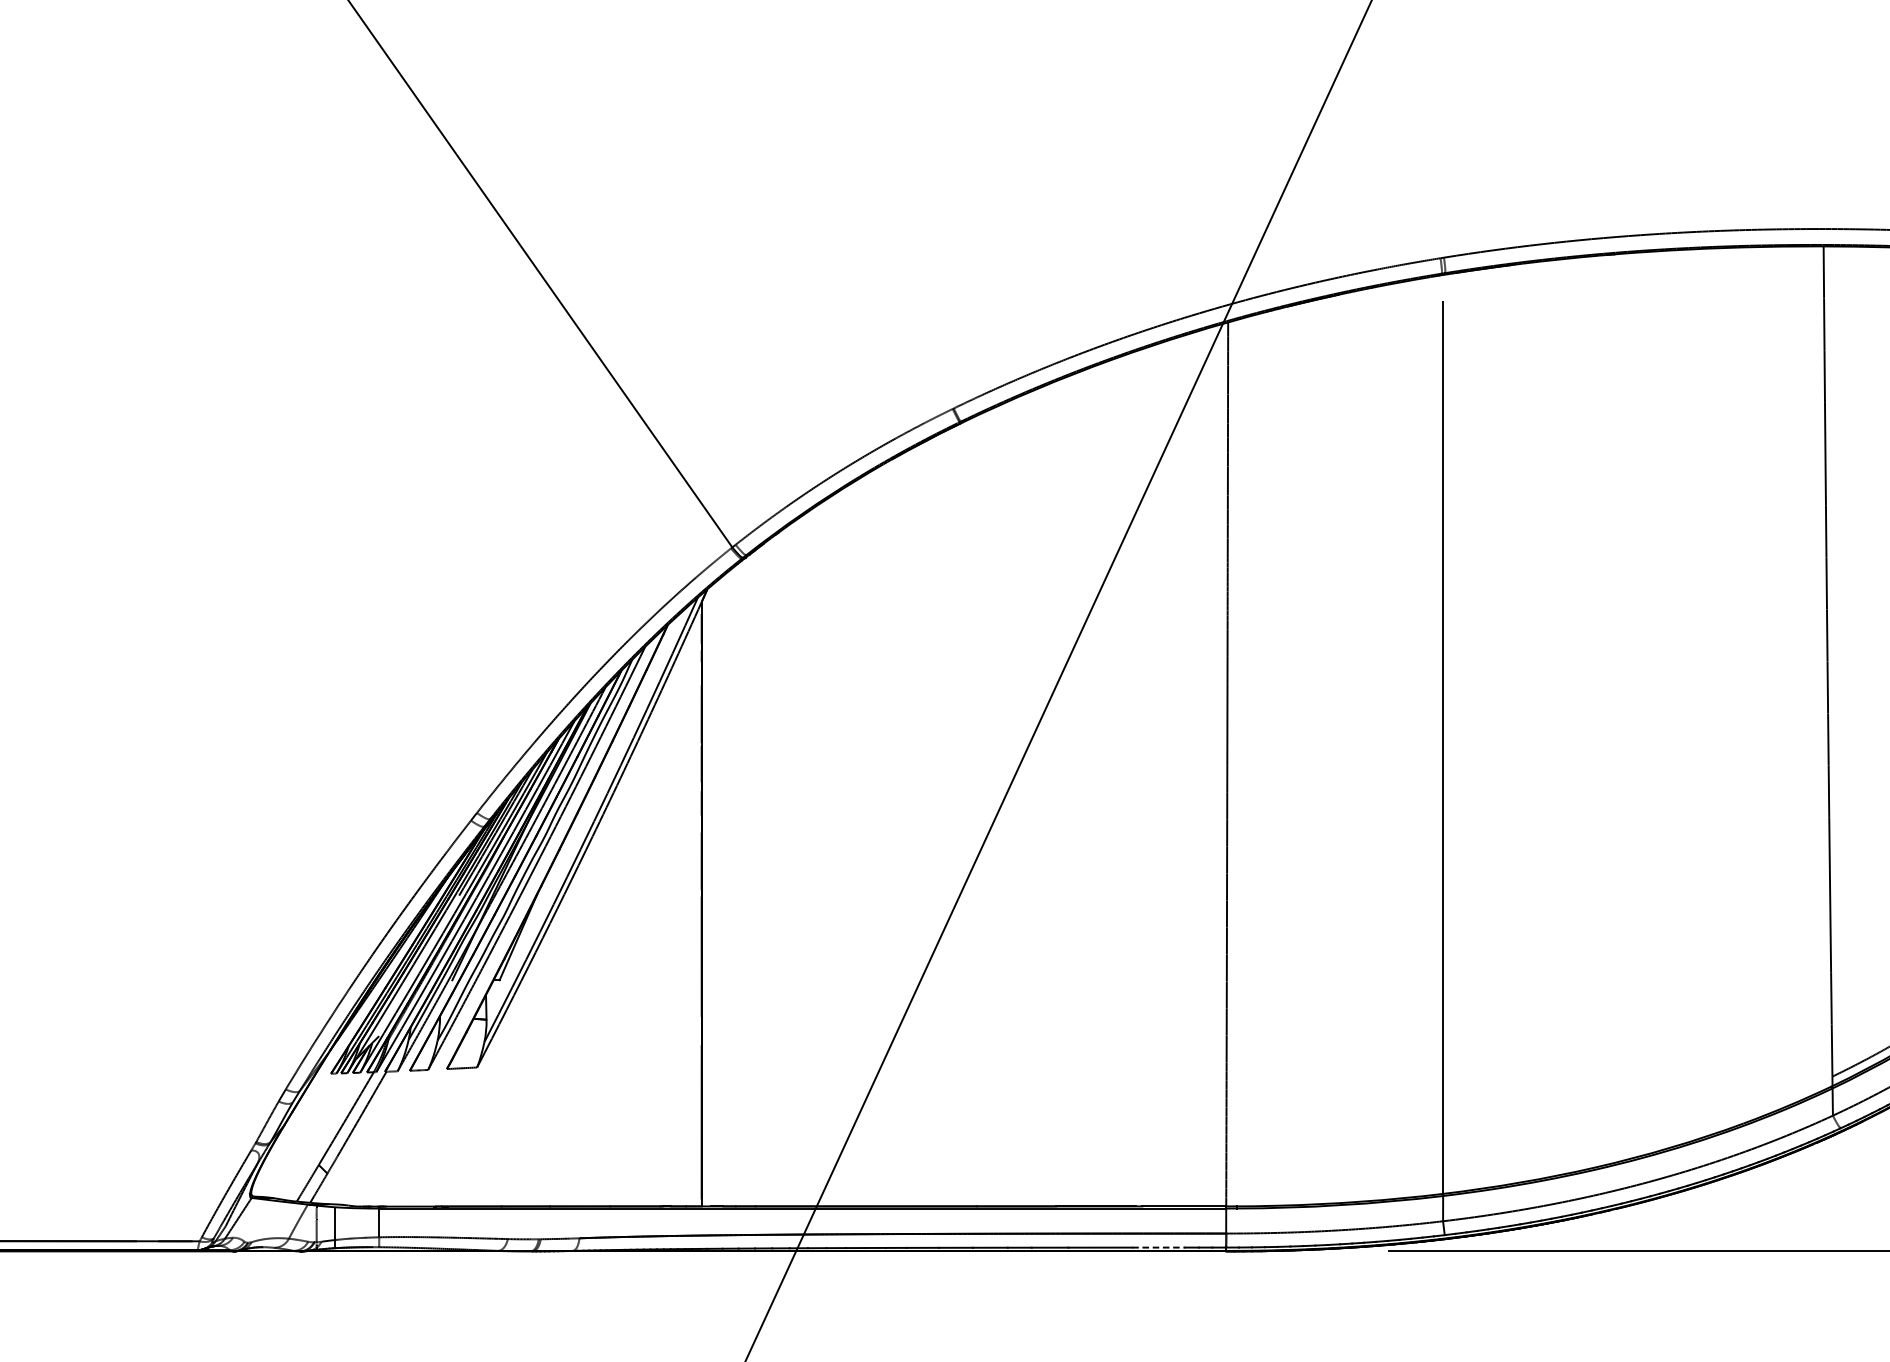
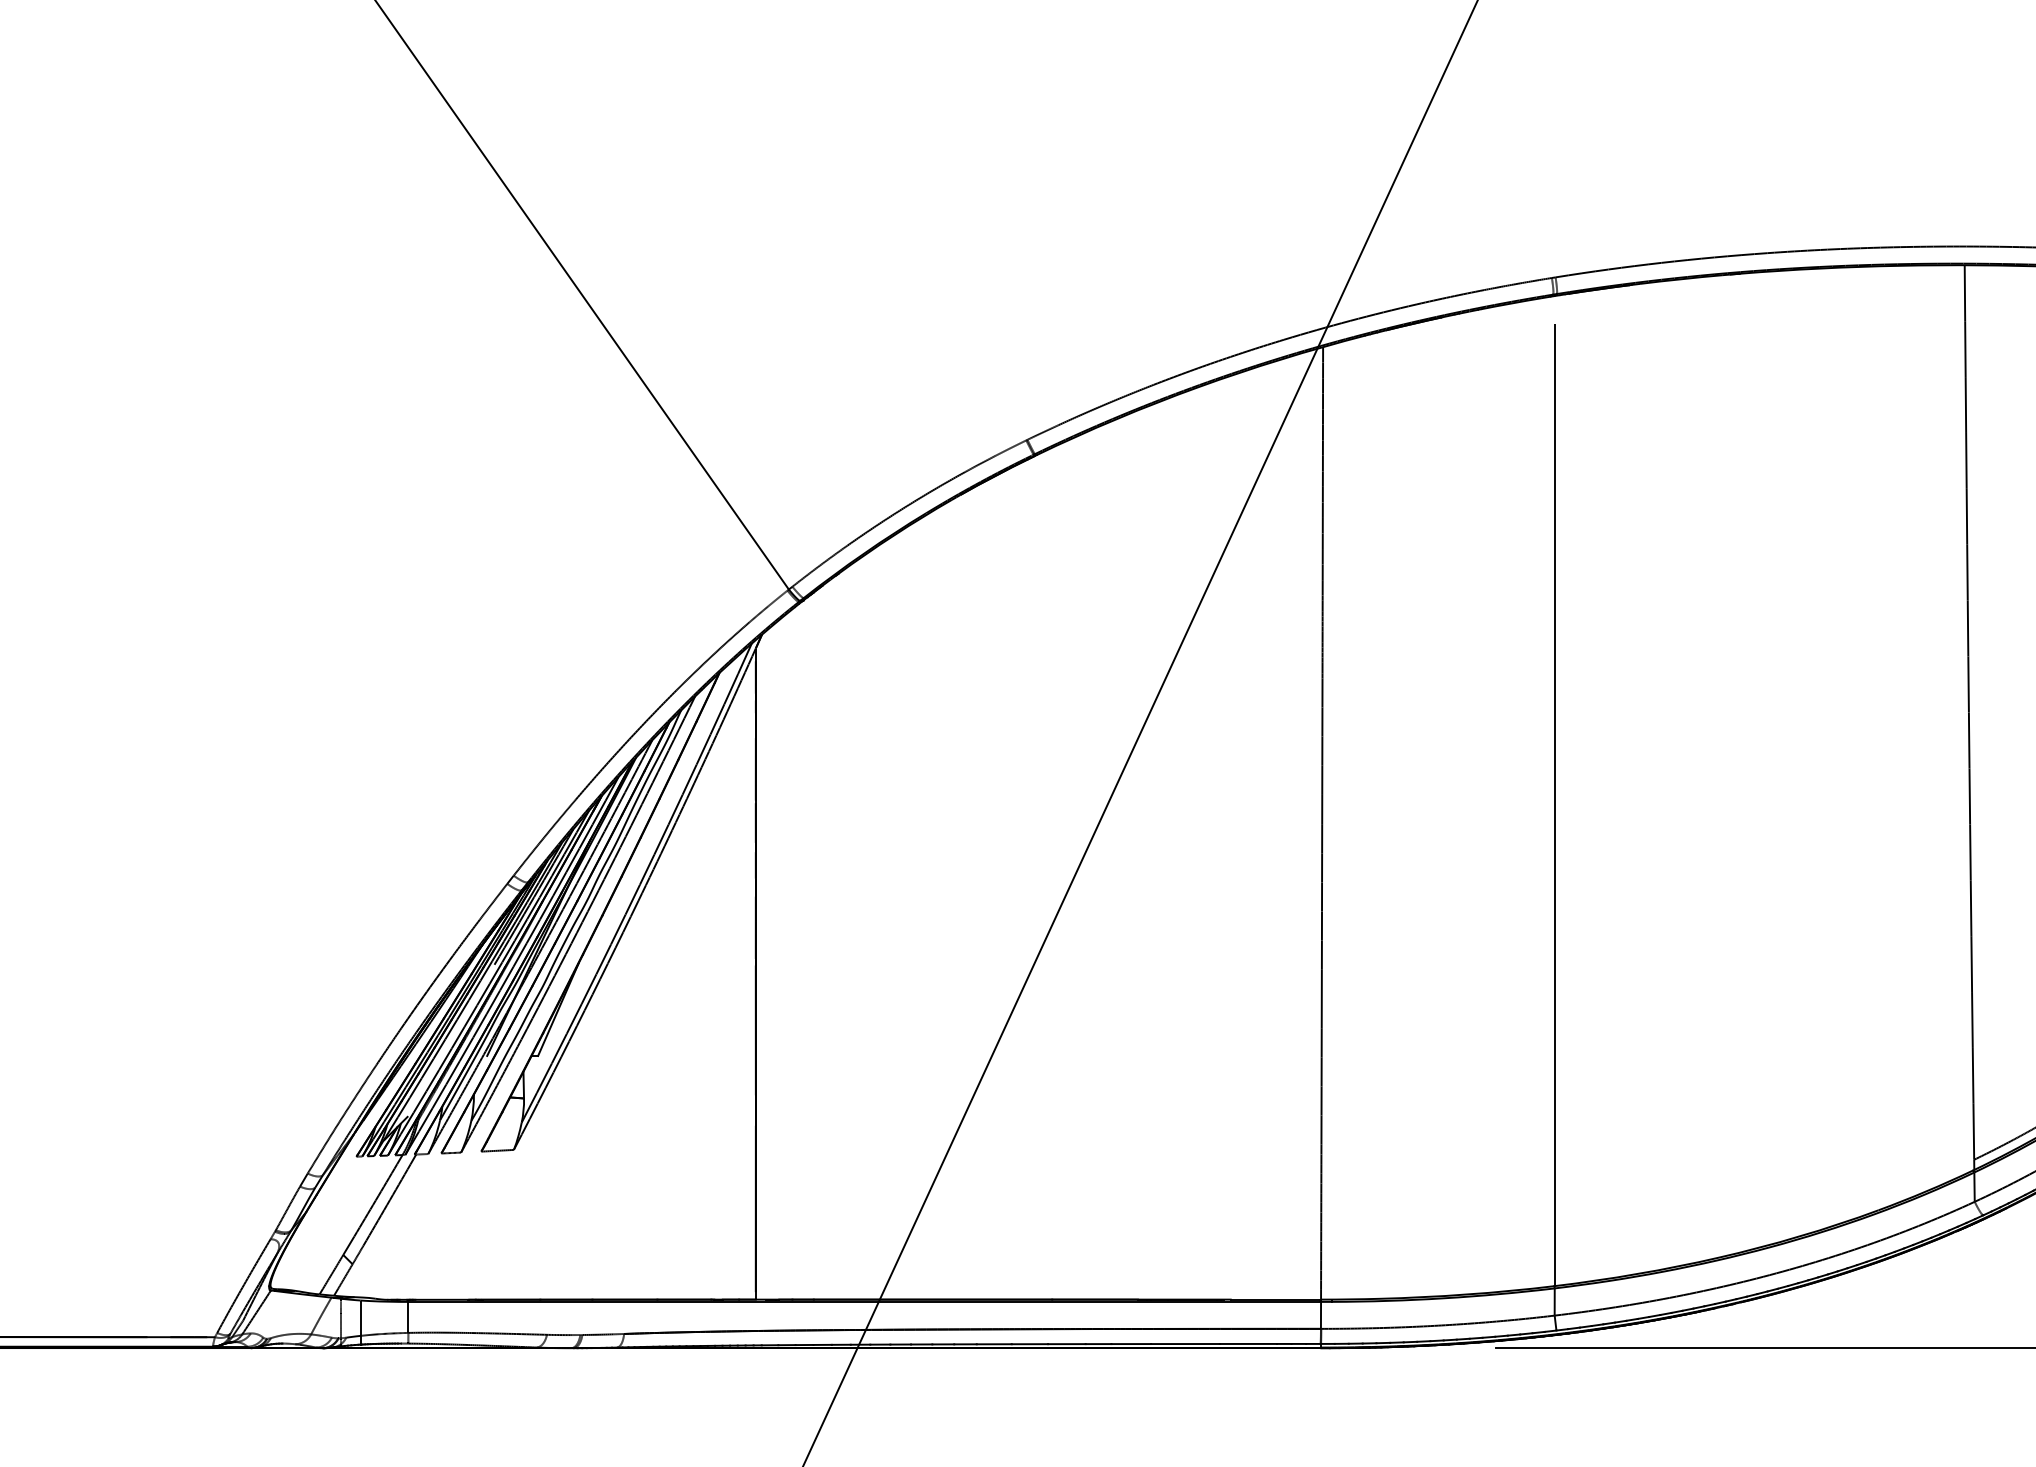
line: (1158, 1247) -> (1248, 1343), dashed -> solid

